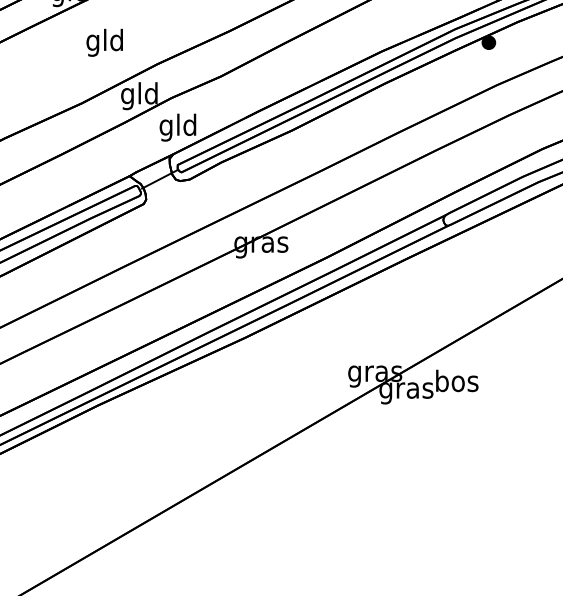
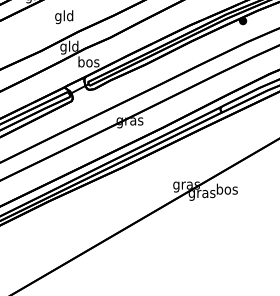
text: (105, 43) -> (64, 17), moved
text: (177, 128) -> (88, 63), gld -> bos

